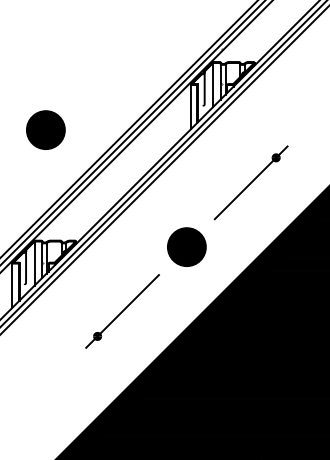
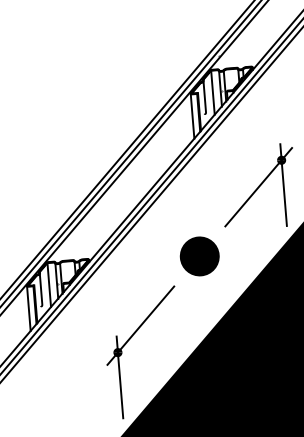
part: (45, 129) -> (49, 150), removed
line: (276, 182) -> (283, 184), added
line: (97, 361) -> (119, 377), added

